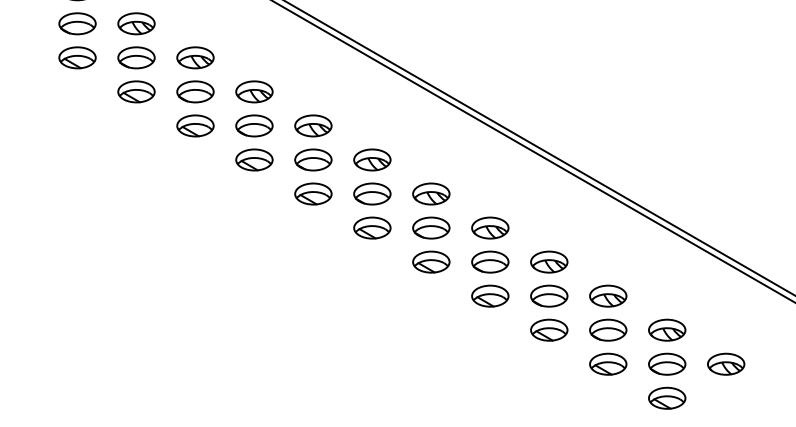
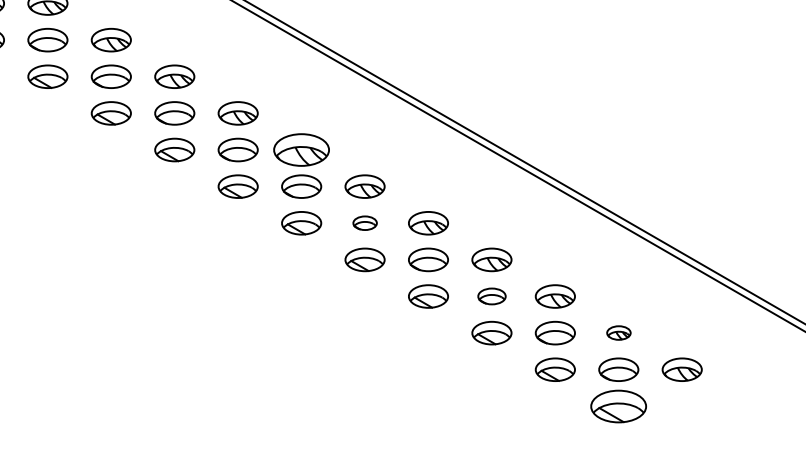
part: (372, 159) -> (301, 149), size x1.4
part: (431, 227) -> (365, 222), size x0.6
part: (549, 295) -> (492, 295), size x0.7
part: (667, 329) -> (619, 332), size x0.6
part: (667, 397) -> (619, 405), size x1.4

